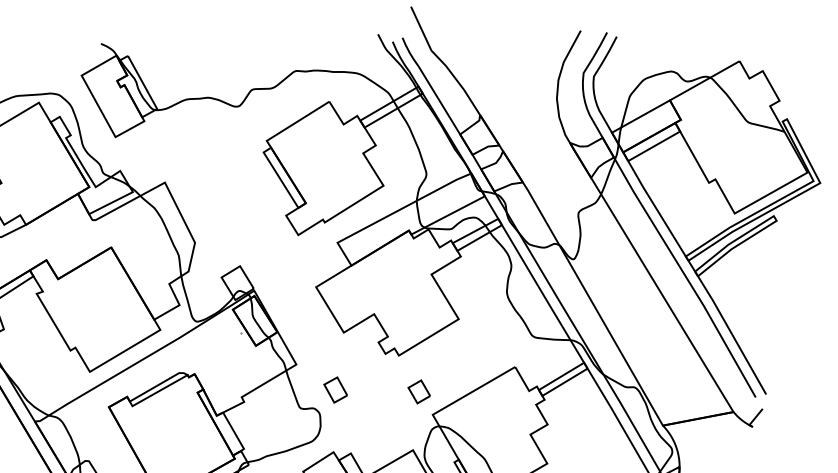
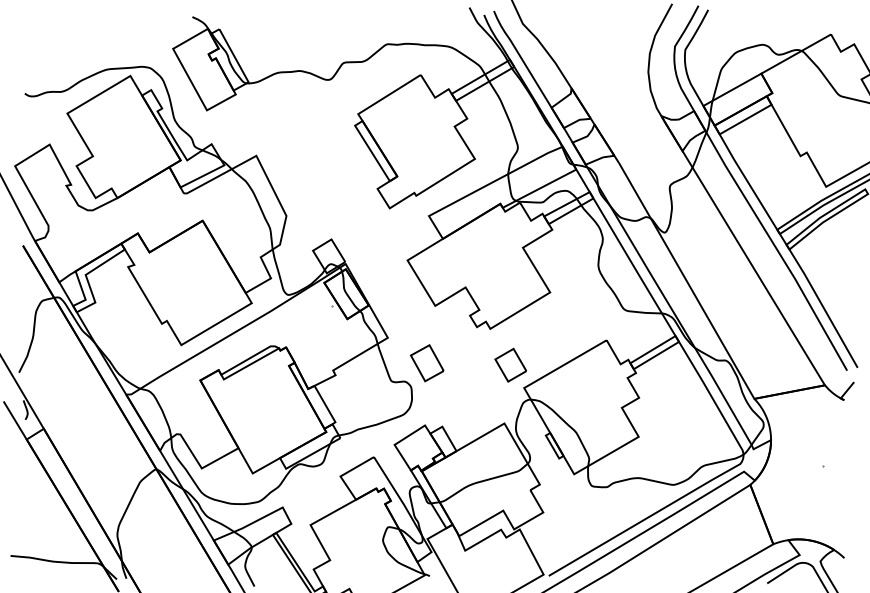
part: (335, 390) -> (426, 363), size x1.43
part: (419, 391) -> (510, 364), size x1.43

